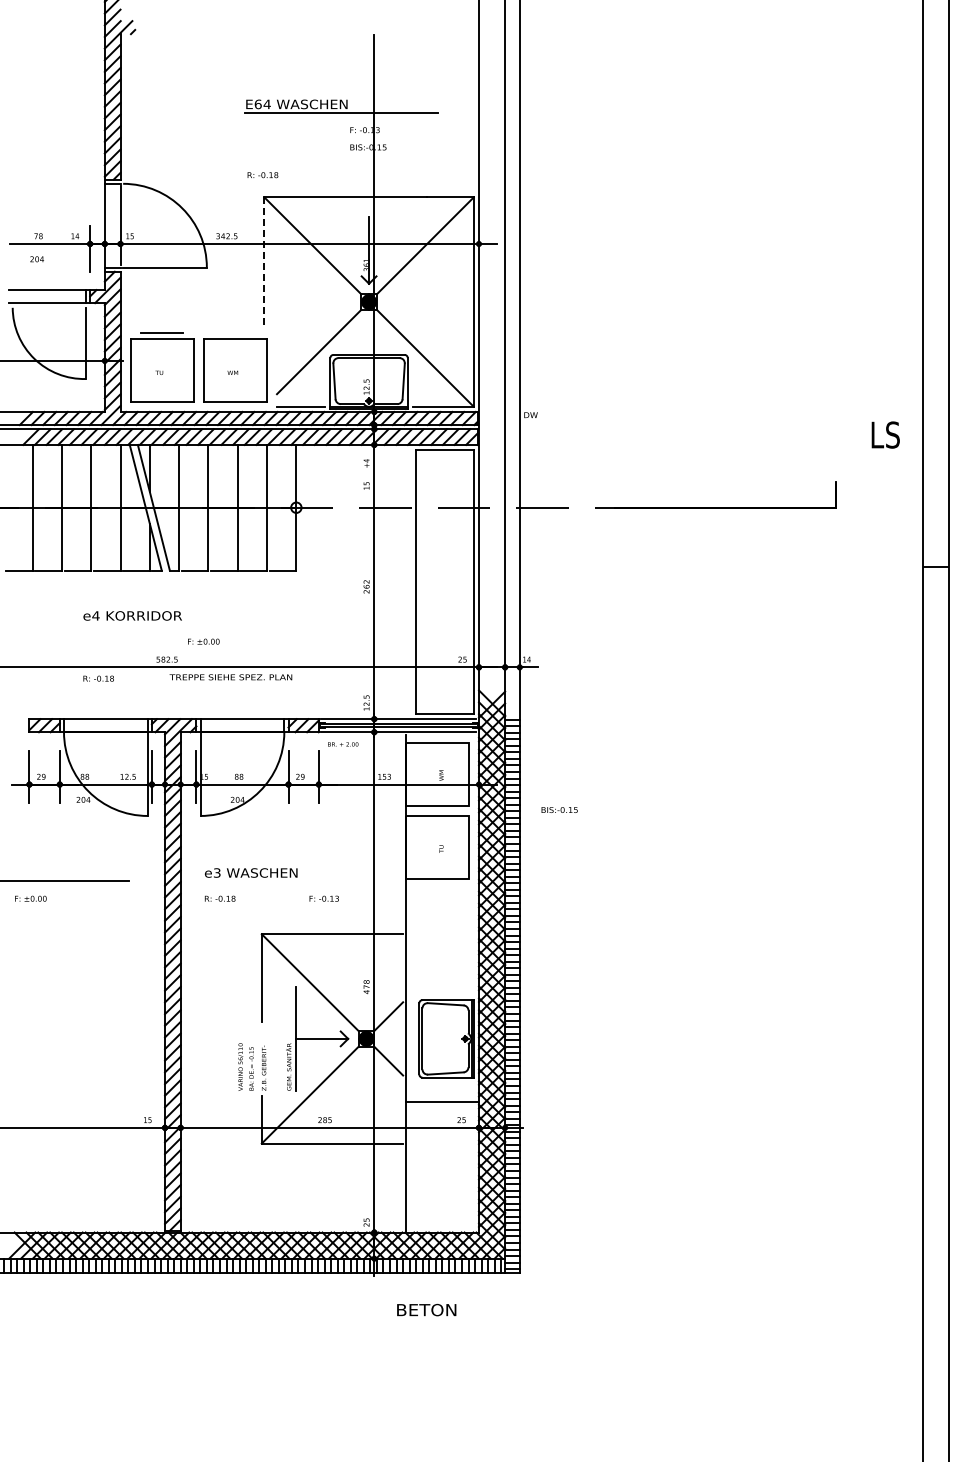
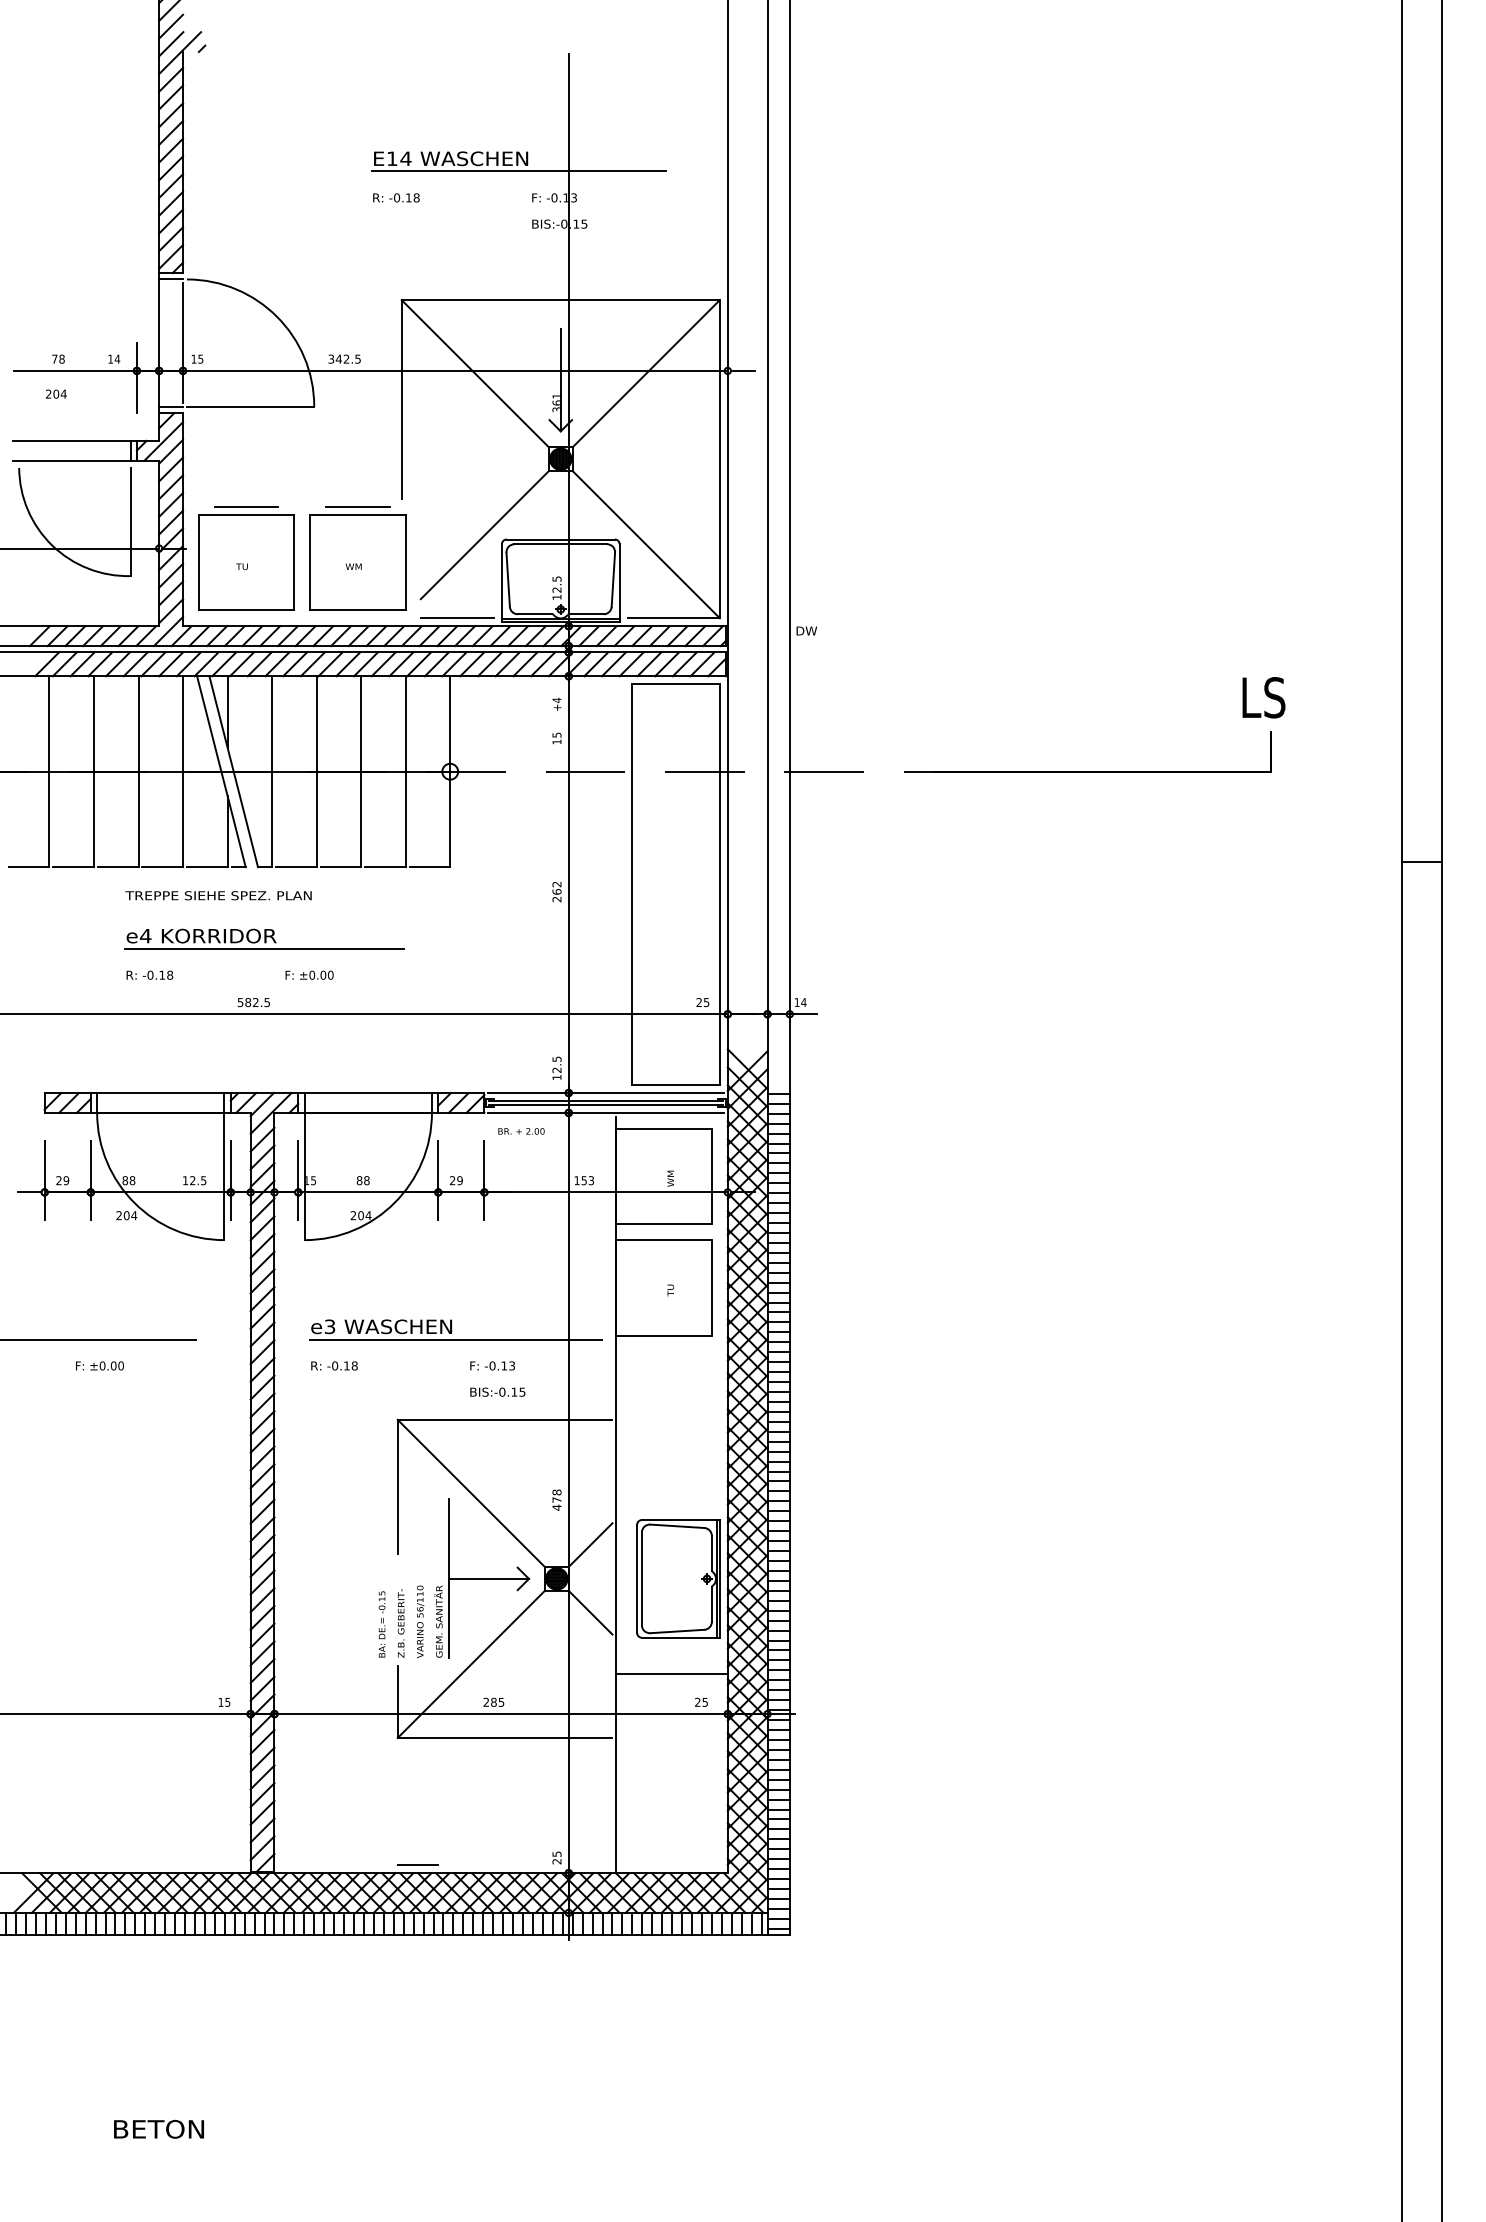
text: (257, 104) -> (391, 158), E64 -> E14
text: (262, 175) -> (395, 198), moved
line: (264, 263) -> (401, 400), dashed -> solid
line: (235, 333) -> (357, 506), added
text: (885, 434) -> (1263, 696), moved
line: (173, 624) -> (263, 949), added
text: (230, 677) -> (217, 895), moved
text: (98, 678) -> (149, 974), moved
text: (559, 809) -> (497, 1391), moved
line: (300, 881) -> (456, 1339), added
text: (30, 898) -> (99, 1365), moved
text: (240, 1066) -> (420, 1620), moved
line: (274, 1227) -> (417, 1865), added
text: (426, 1309) -> (158, 2128), moved

